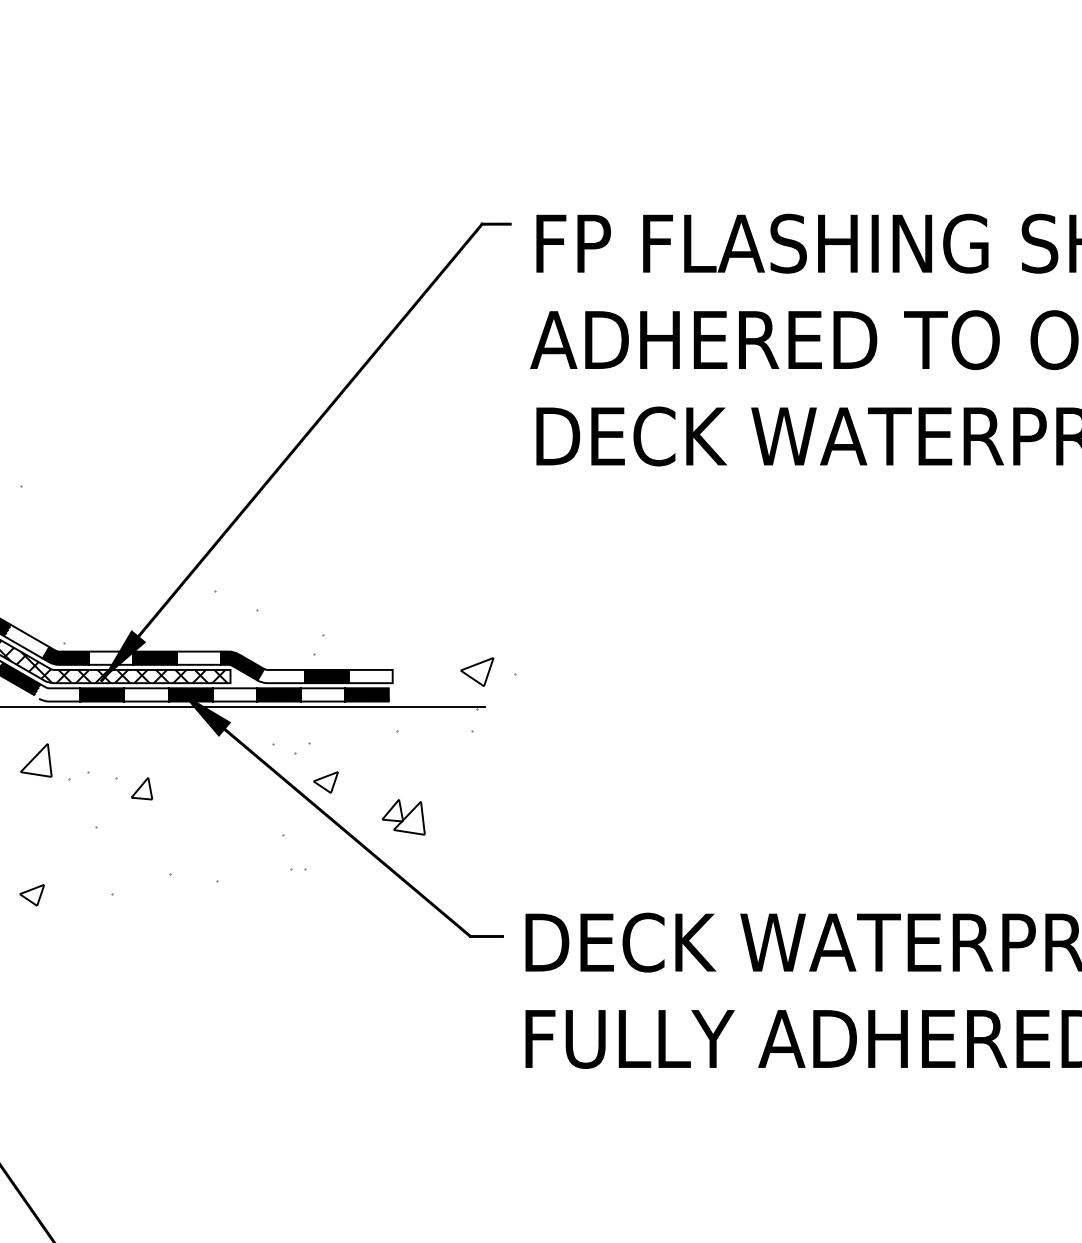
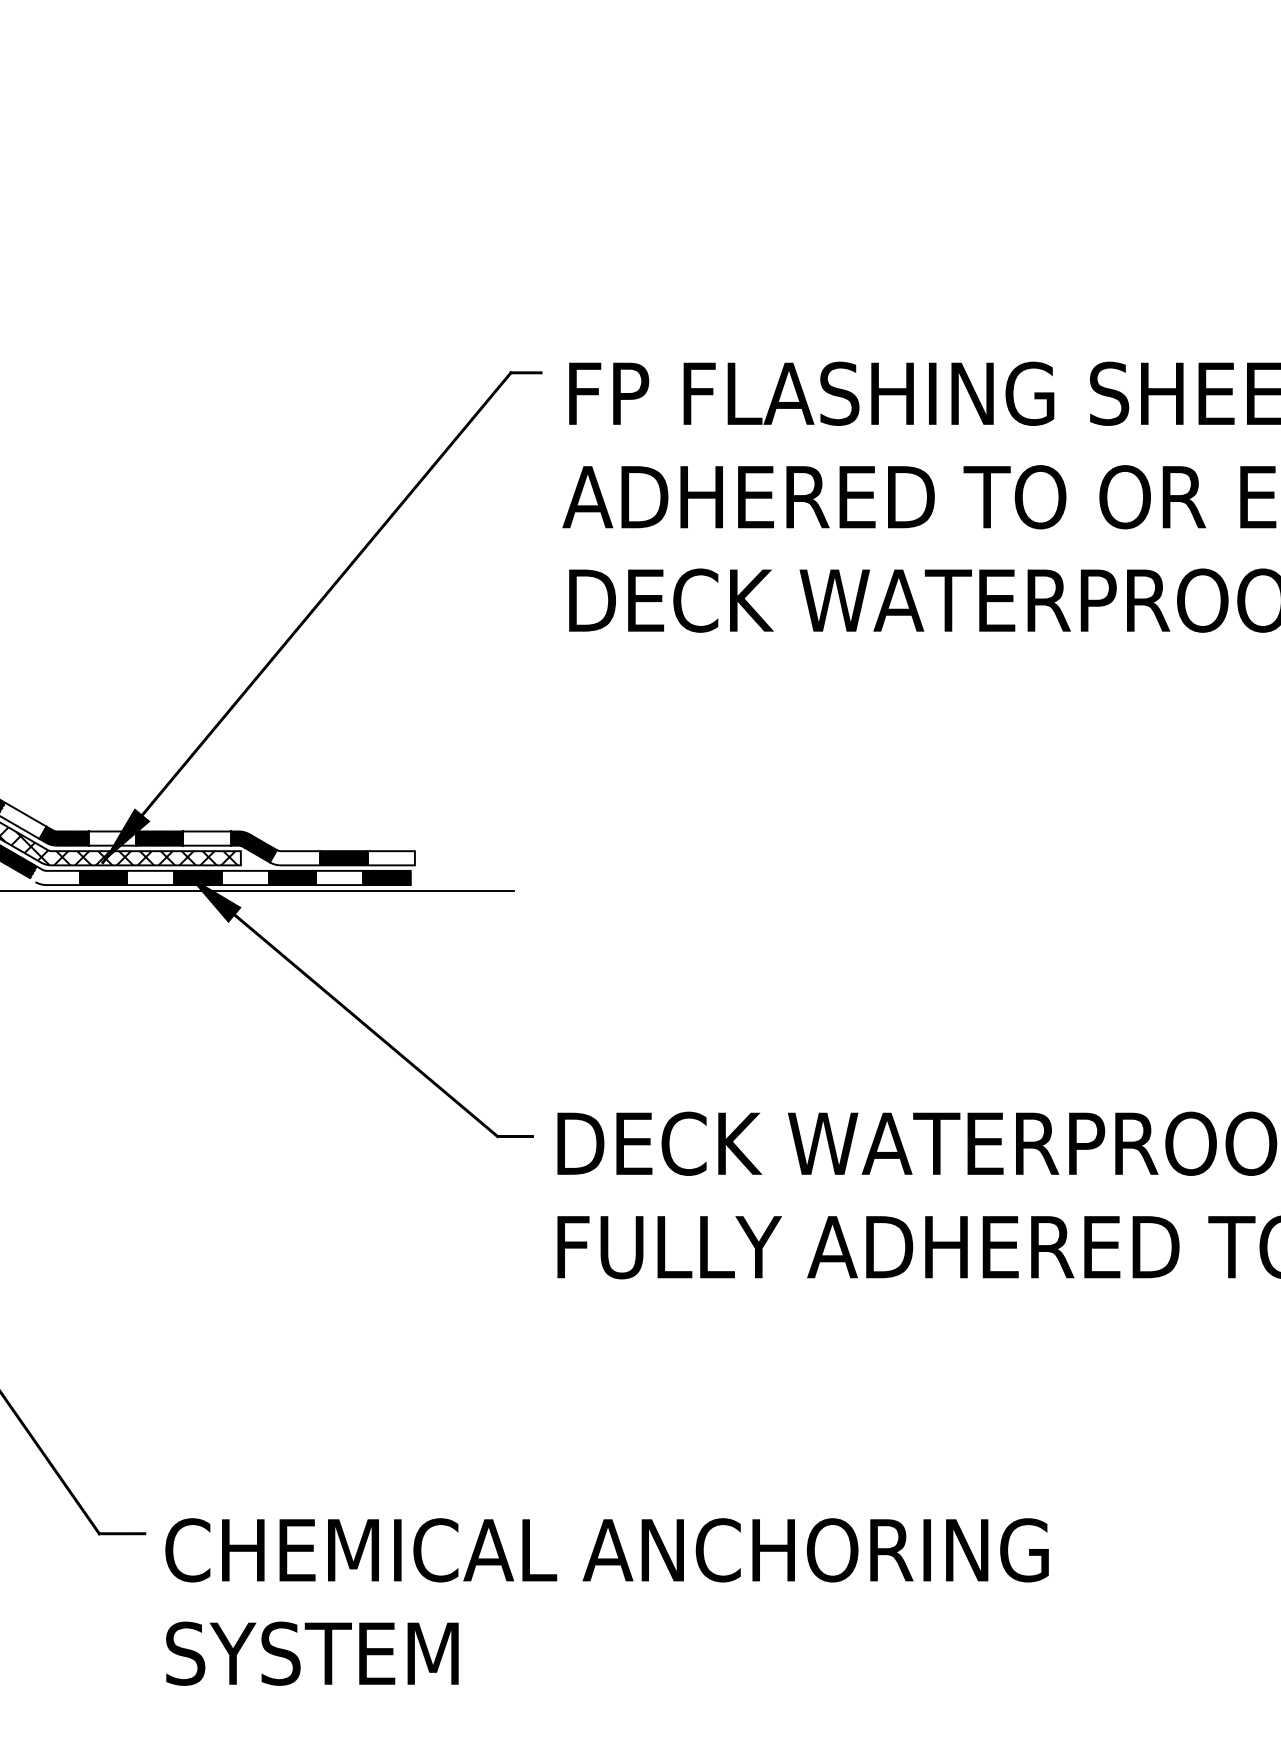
hatch: (267, 586) -> (280, 761), removed
hatch: (247, 807) -> (259, 998), removed

